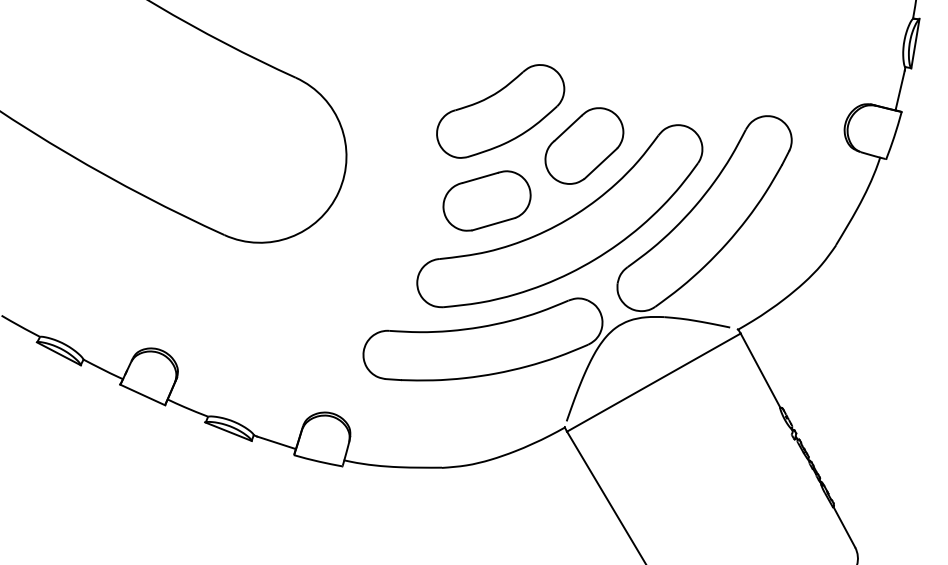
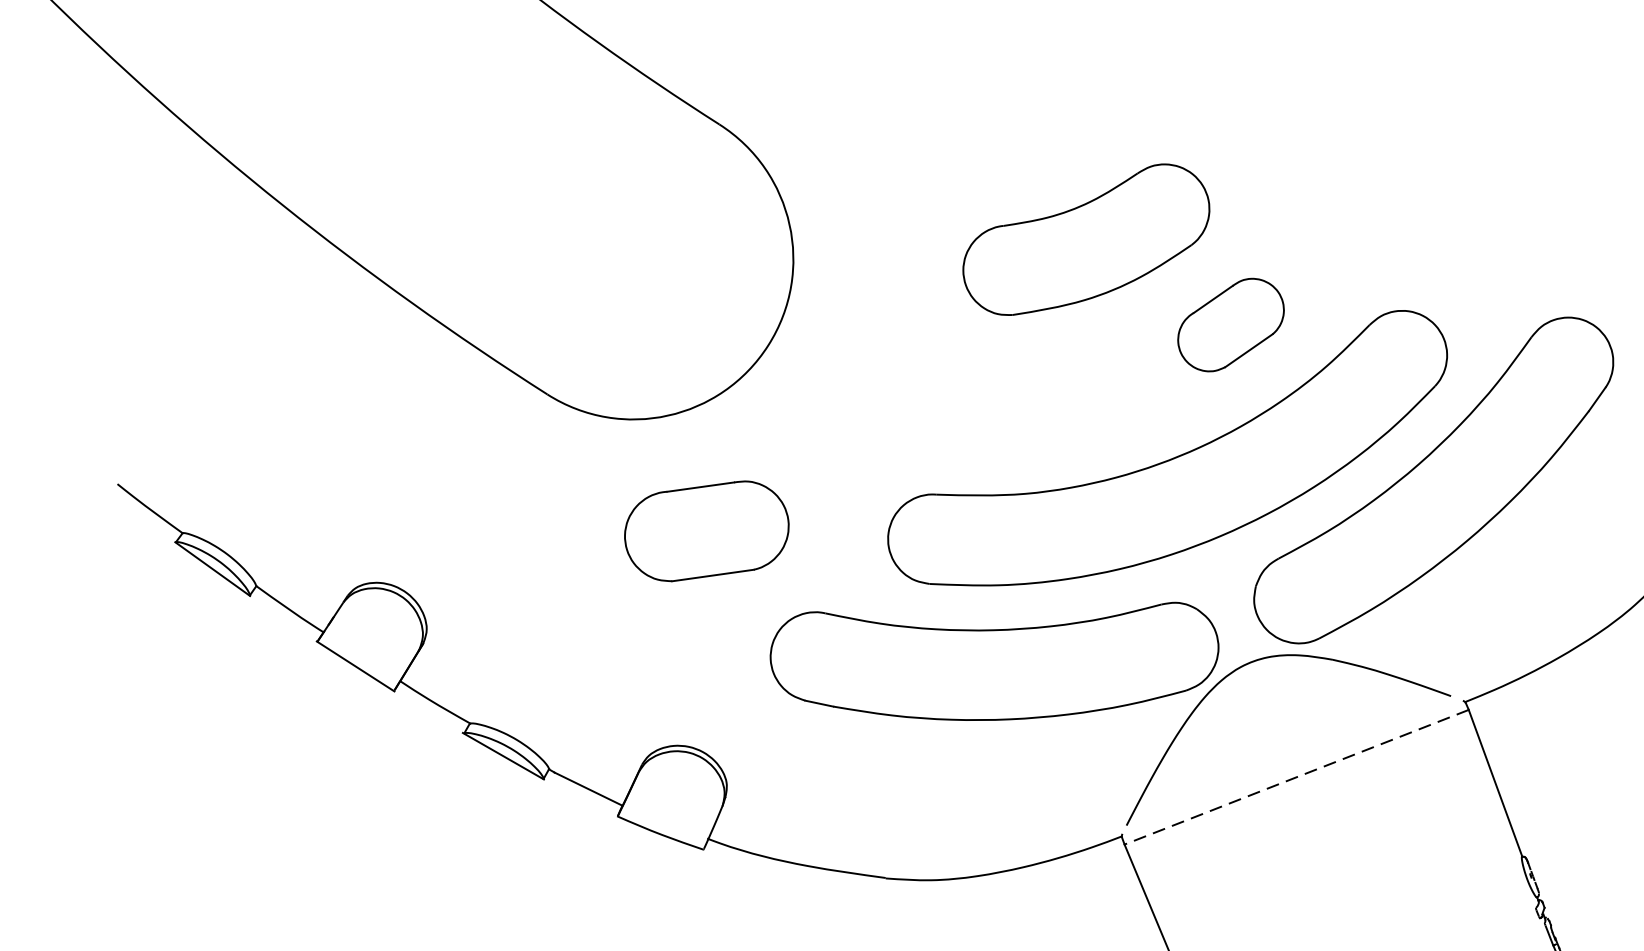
part: (584, 145) -> (1231, 324), size x0.7
part: (486, 200) -> (705, 530), moved
line: (653, 382) -> (1296, 776), solid -> dashed

